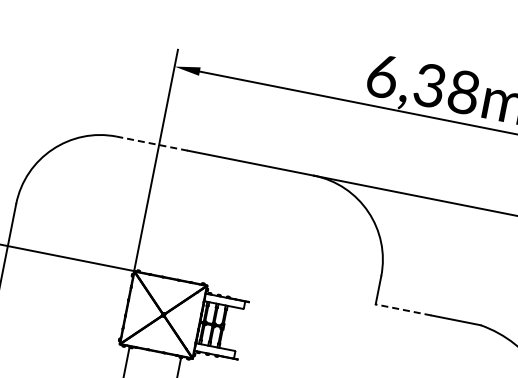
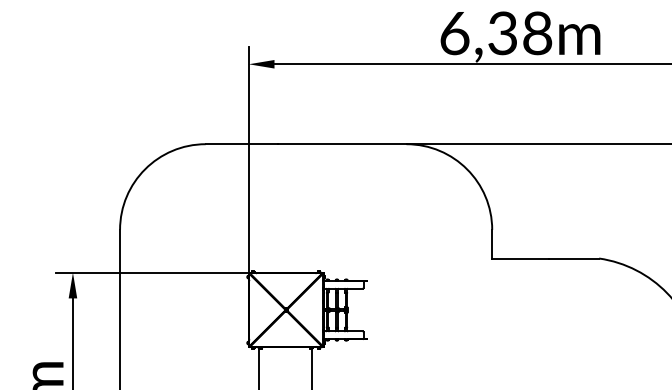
line: (151, 143) -> (241, 144), dashed -> solid
line: (403, 309) -> (520, 258), dashed -> solid

